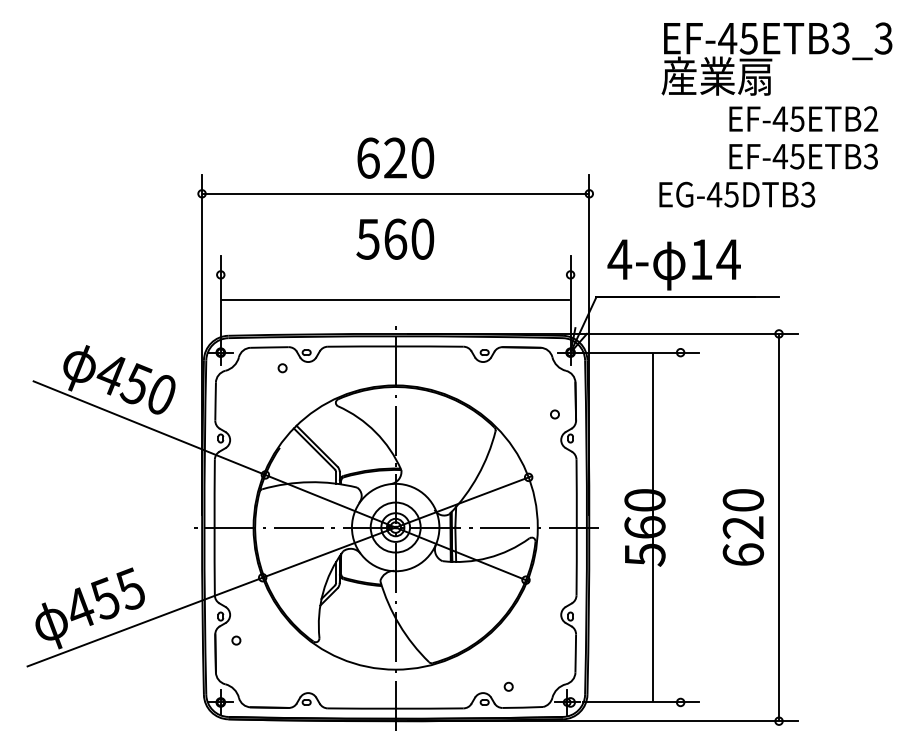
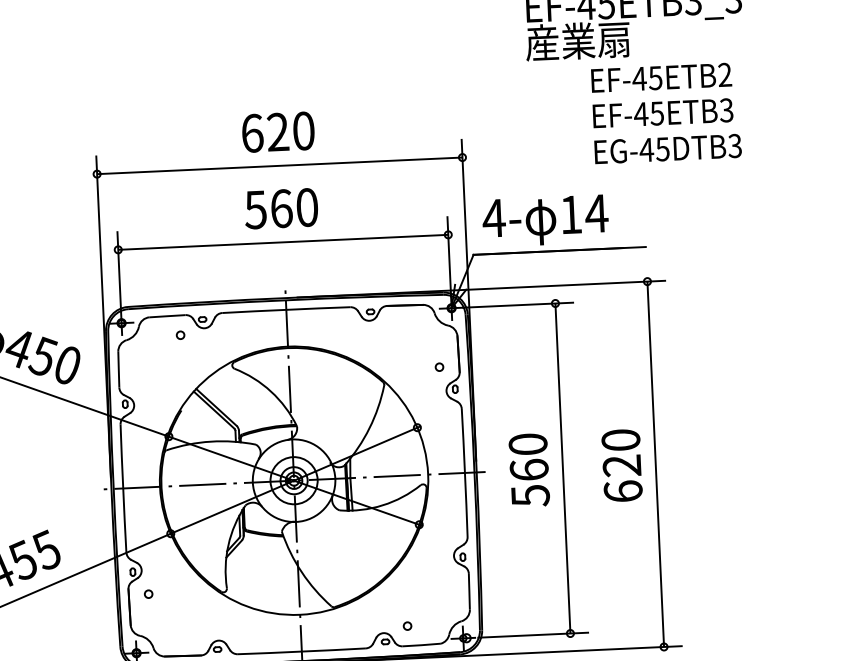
text: (737, 194) -> (668, 148), moved
line: (395, 299) -> (283, 241), moved
line: (652, 527) -> (562, 468), moved

